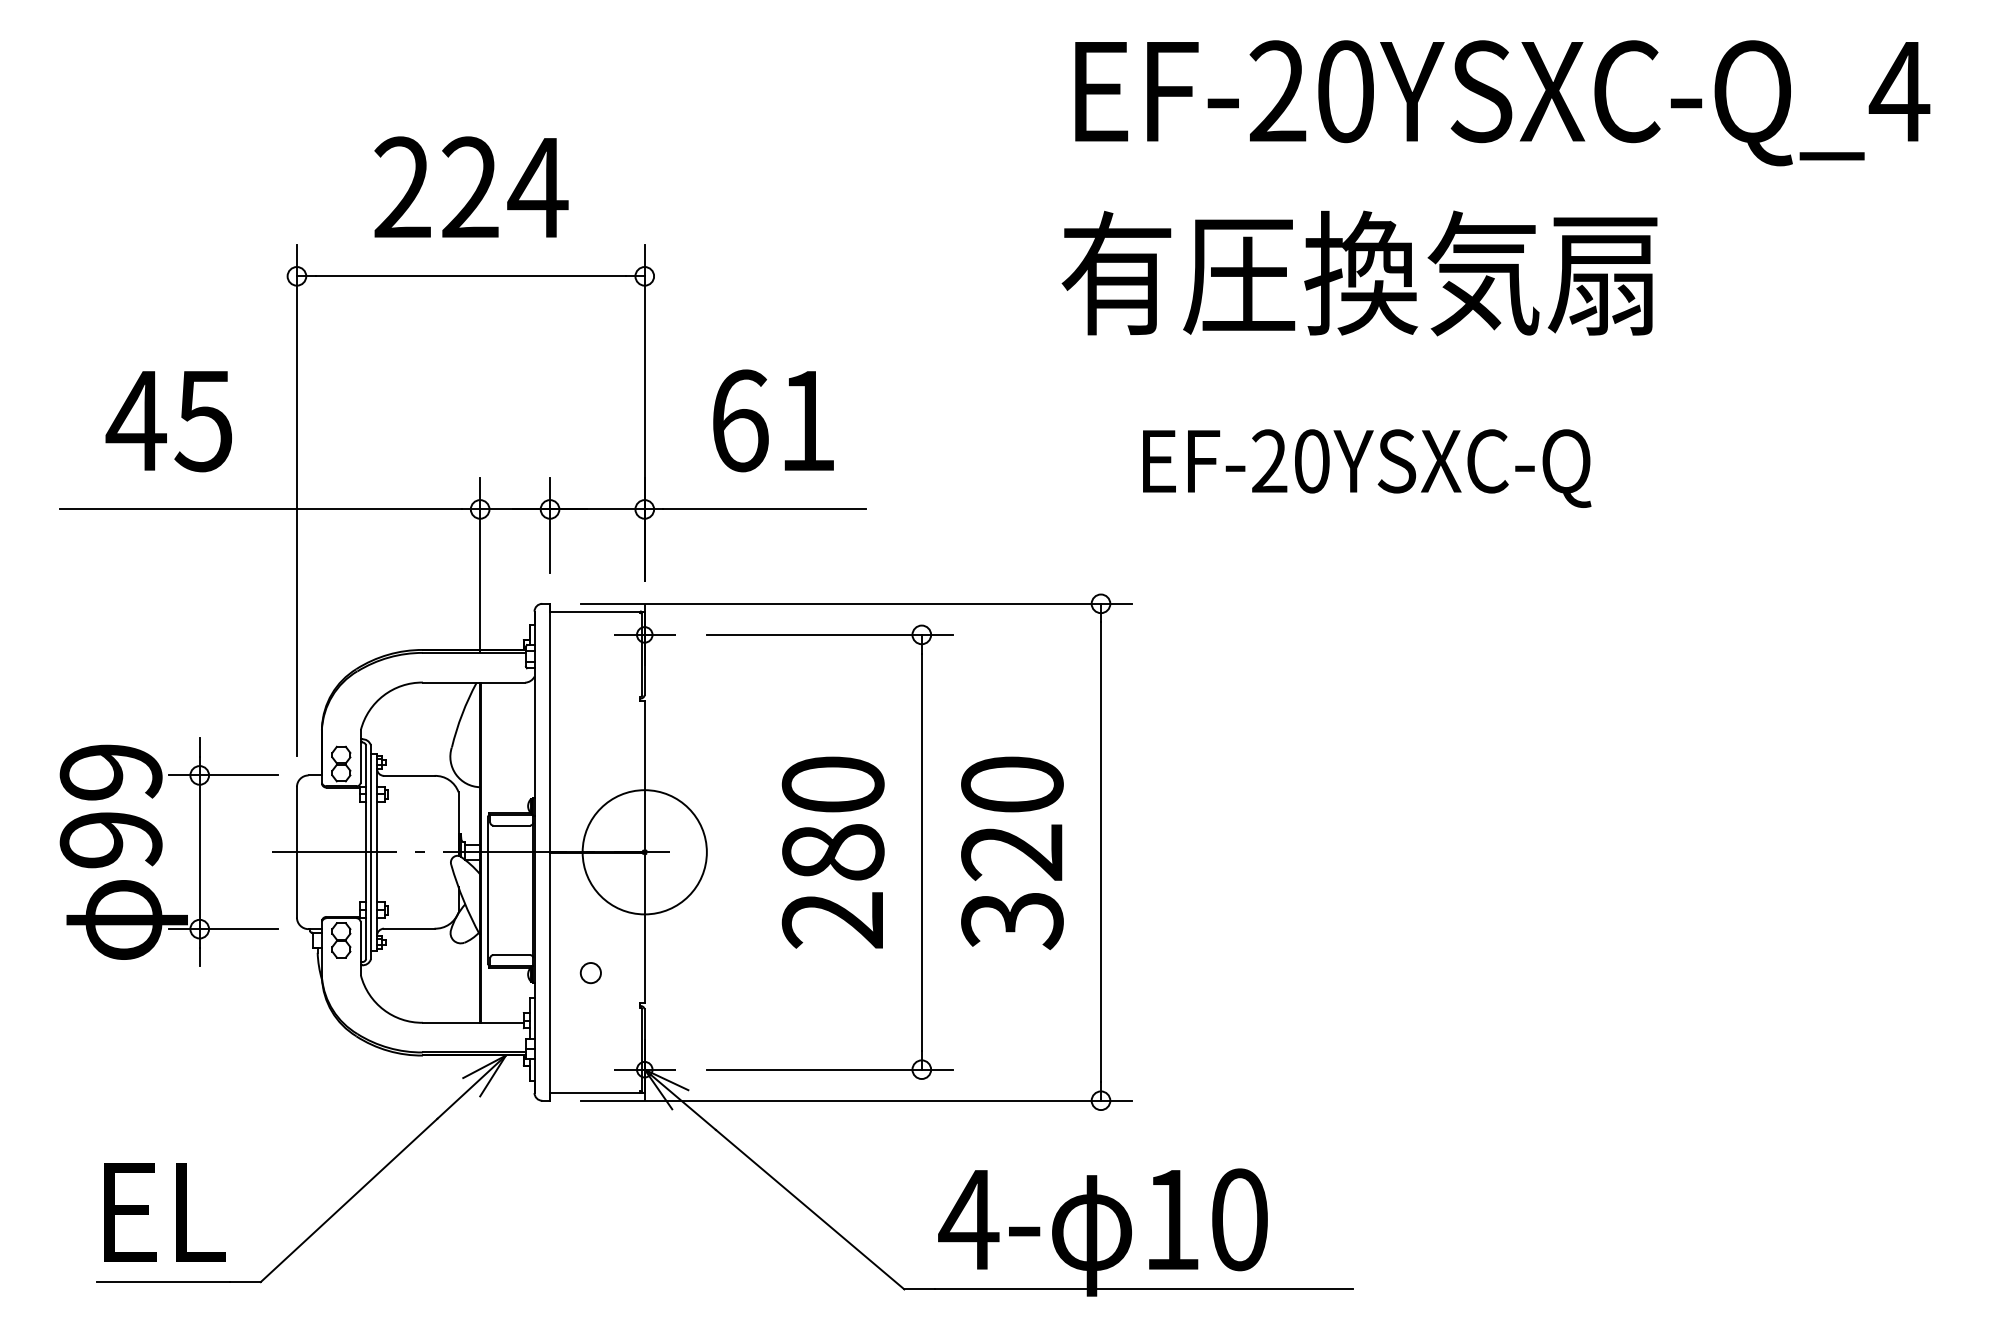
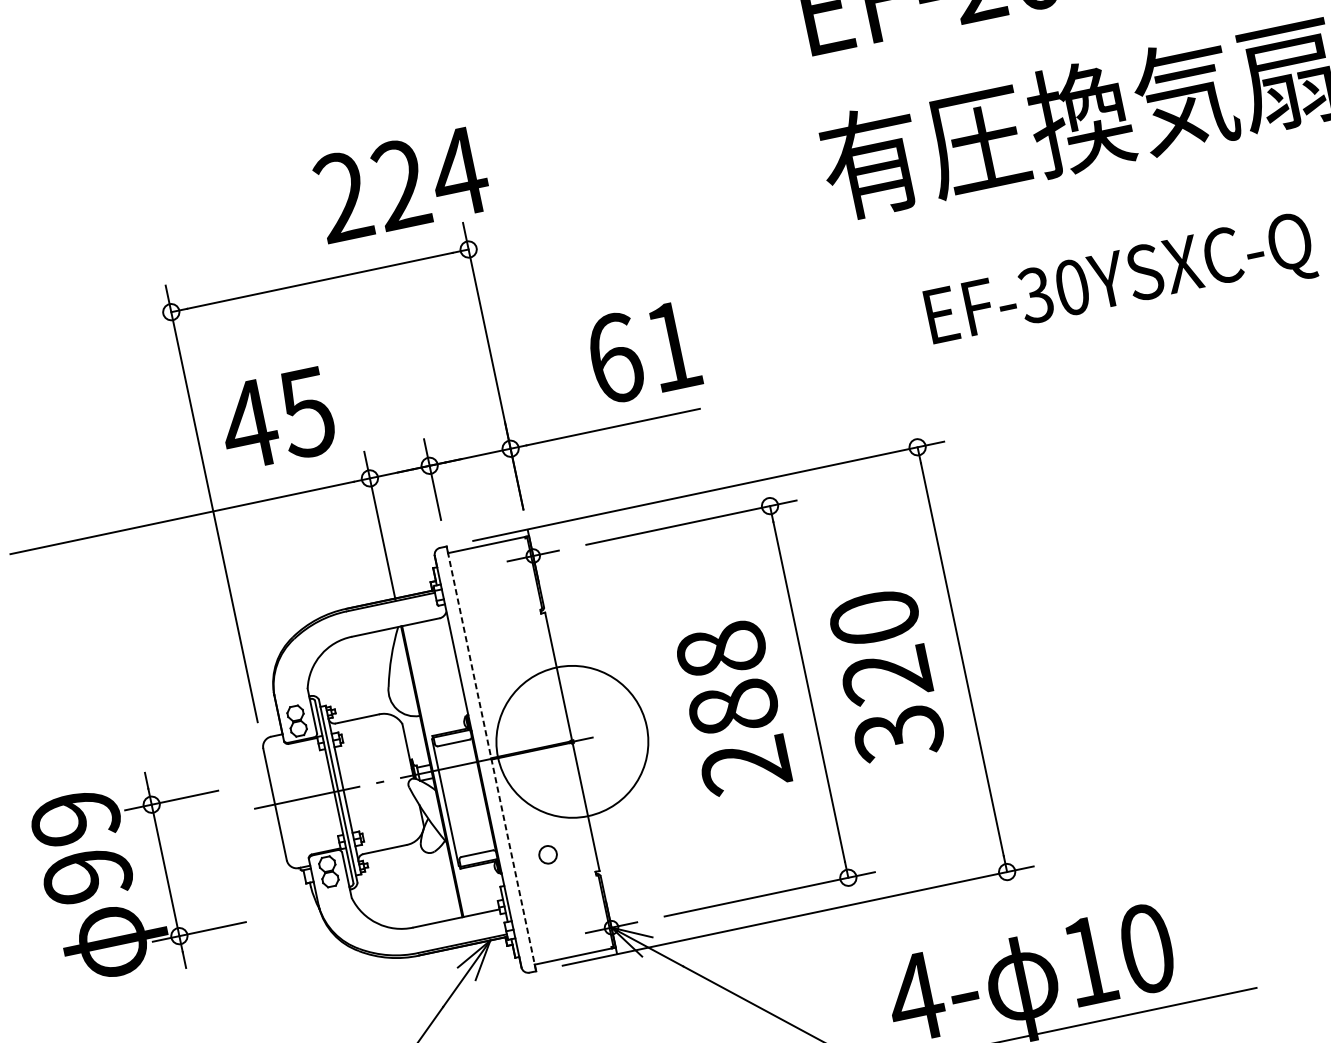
text: (471, 186) -> (401, 183), moved
text: (773, 420) -> (643, 352), moved
text: (168, 421) -> (276, 419), moved
text: (1269, 461) -> (1036, 295), EF-20YSXC-Q -> EF-30YSXC-Q
text: (832, 784) -> (720, 650), 280 -> 288
part: (162, 850) -> (133, 875), moved
line: (550, 851) -> (491, 758), solid -> dashed
circle: (644, 852) -> (572, 742), size x1.4

